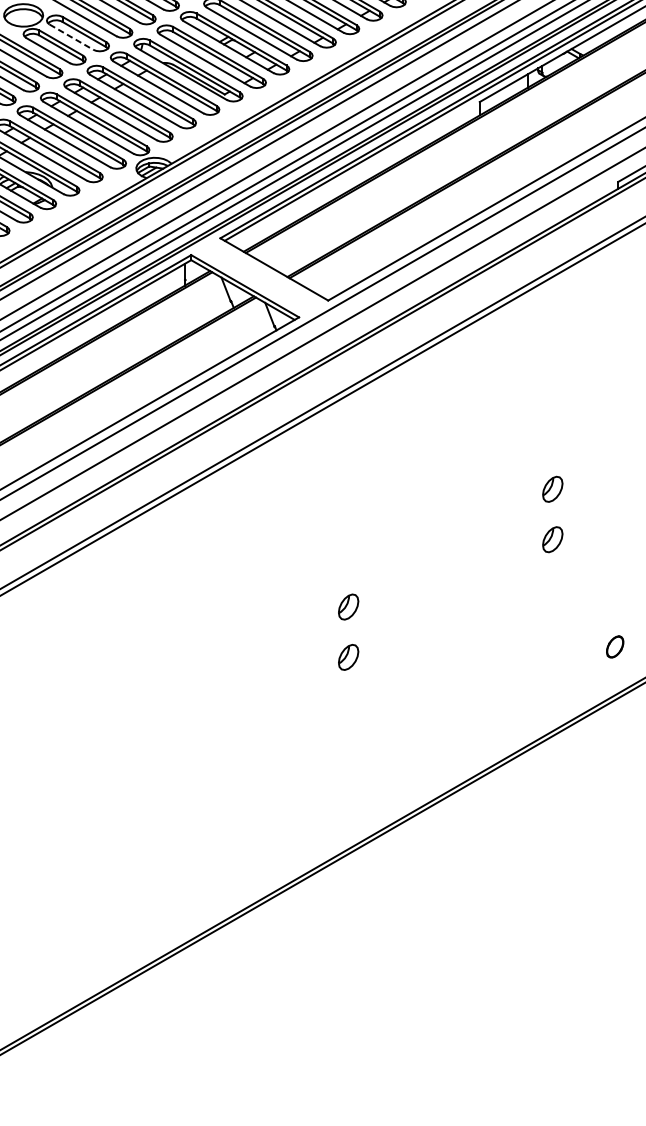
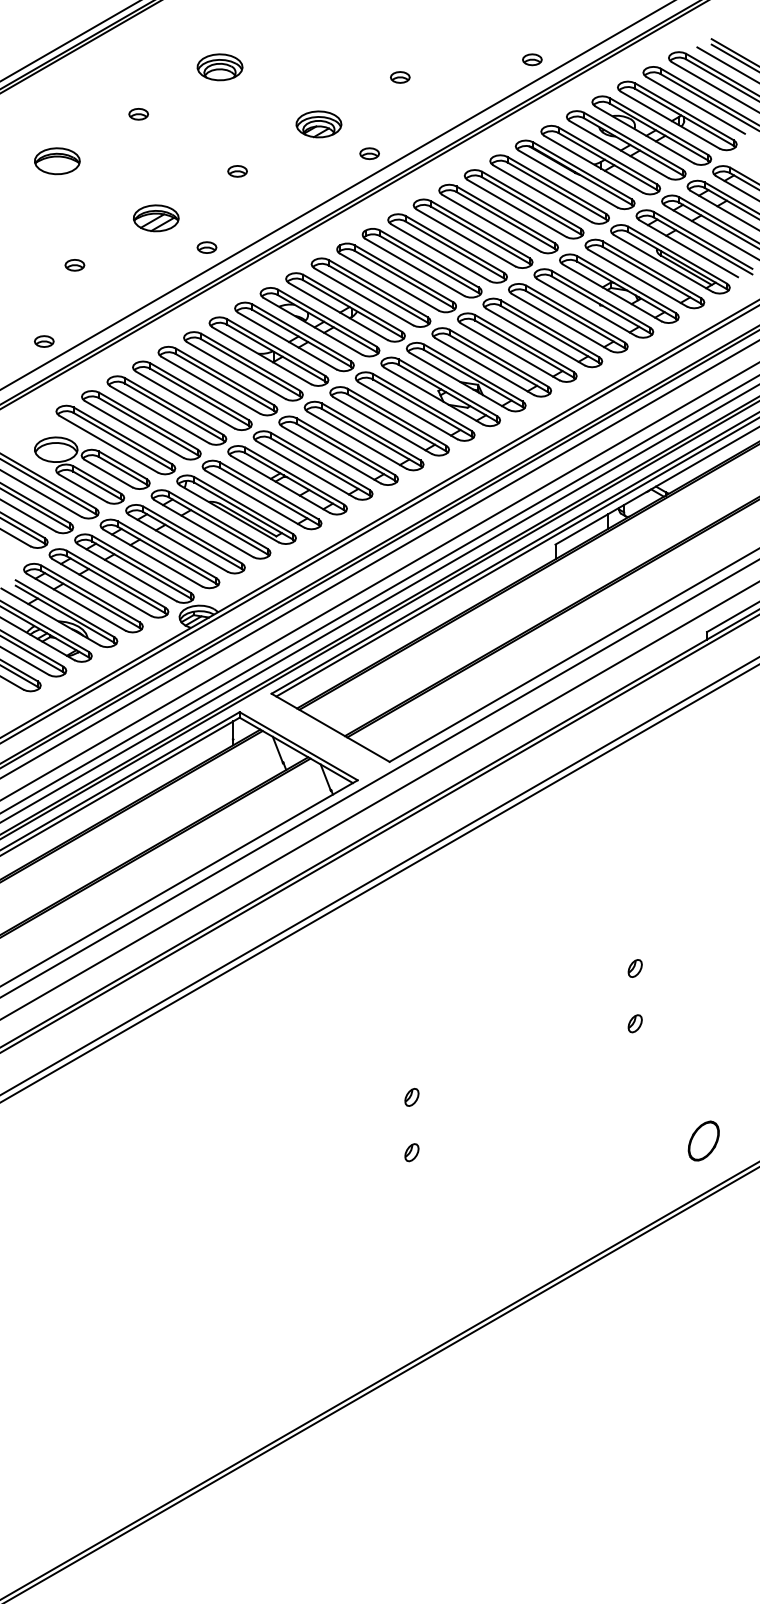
line: (71, 37) -> (108, 473), dashed -> solid
part: (551, 489) -> (634, 968), size x0.62
part: (551, 539) -> (634, 1023), size x0.62
part: (348, 607) -> (411, 1097), size x0.62
part: (614, 646) -> (703, 1140), size x1.67
part: (348, 657) -> (411, 1152), size x0.62

